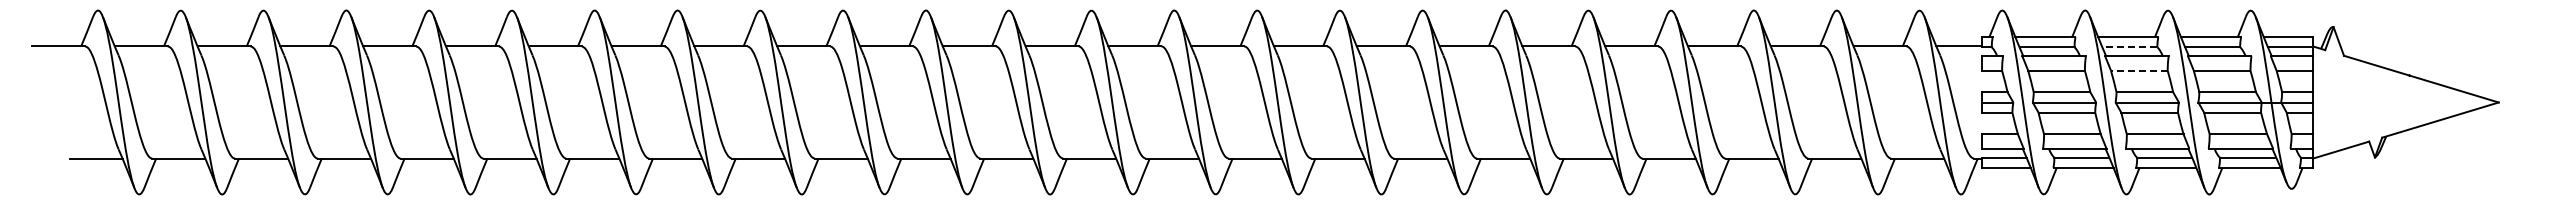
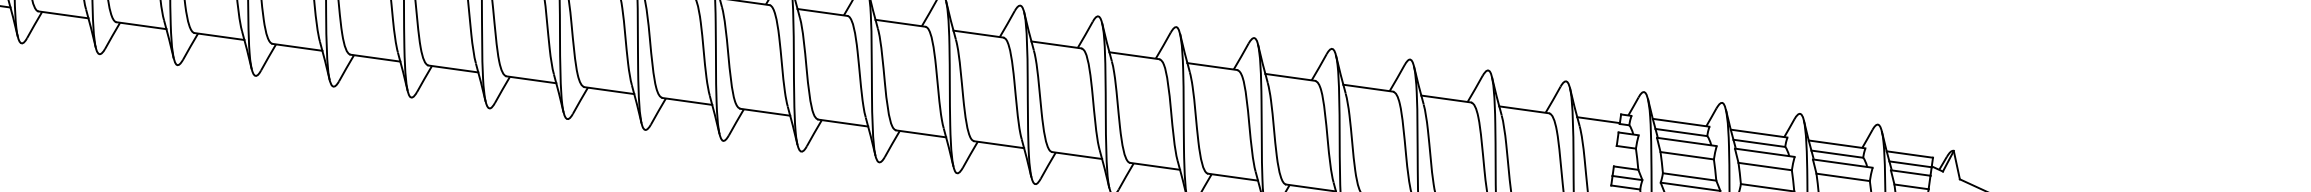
line: (2129, 47) -> (1758, 143), dashed -> solid
line: (2138, 70) -> (1764, 166), dashed -> solid

